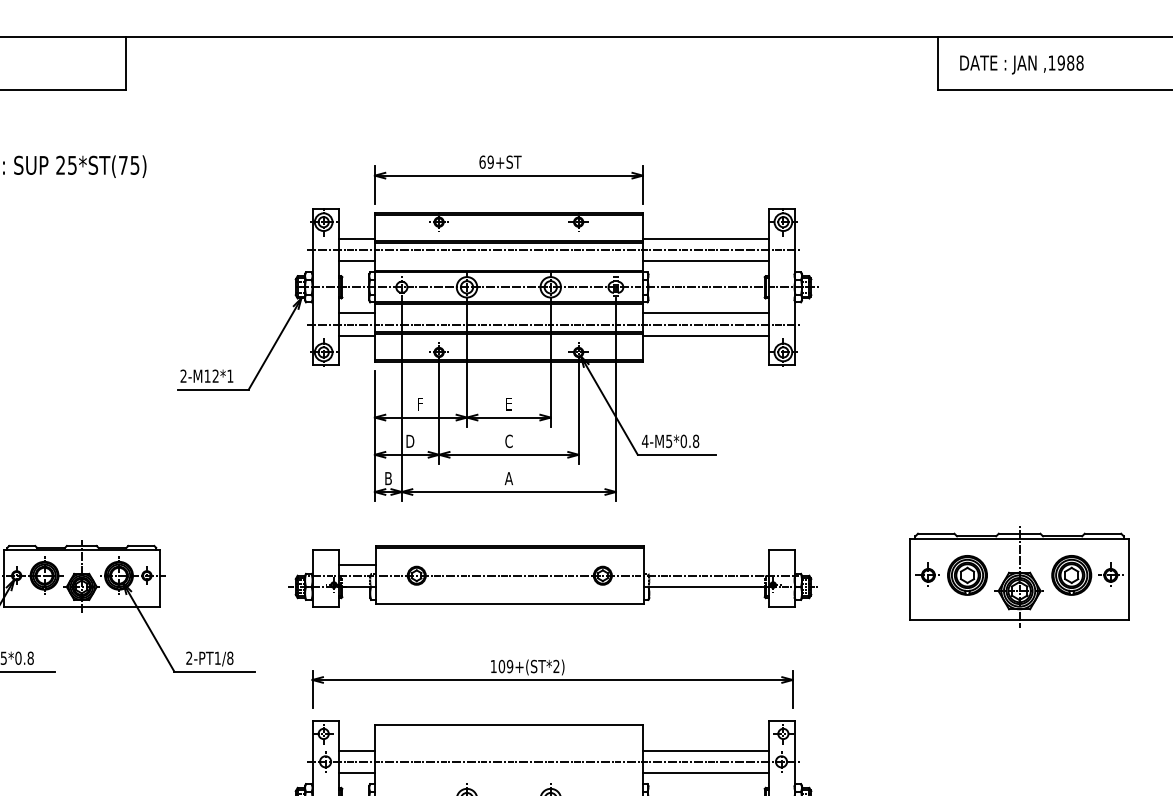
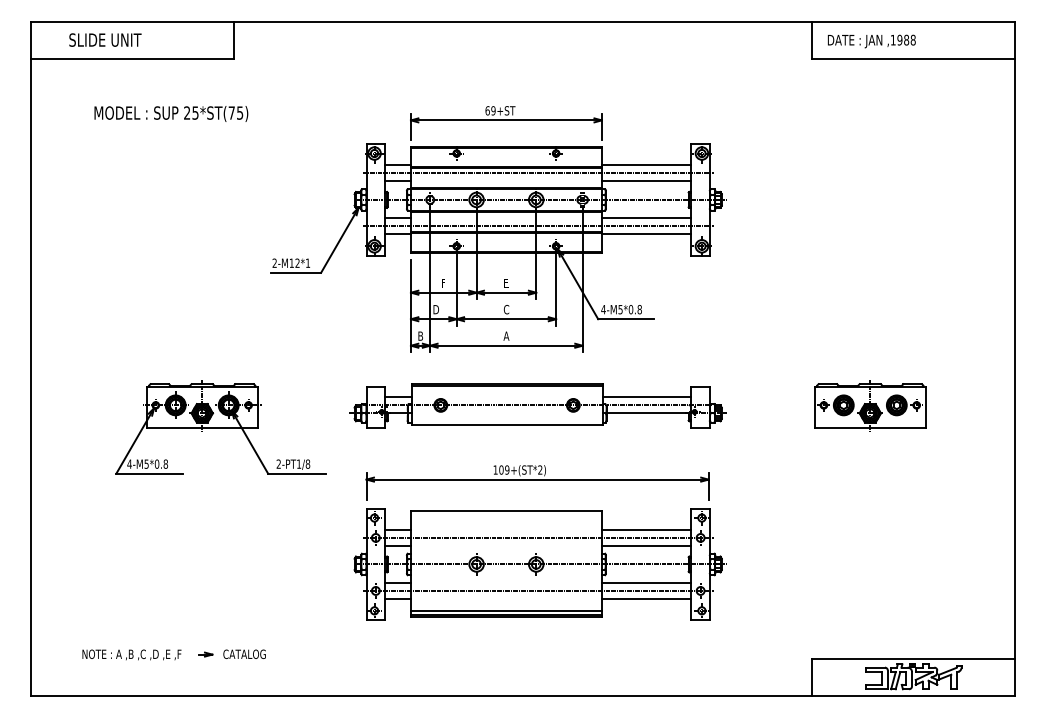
line: (705, 564) -> (646, 397), added
part: (1020, 575) -> (870, 405), size x0.71

